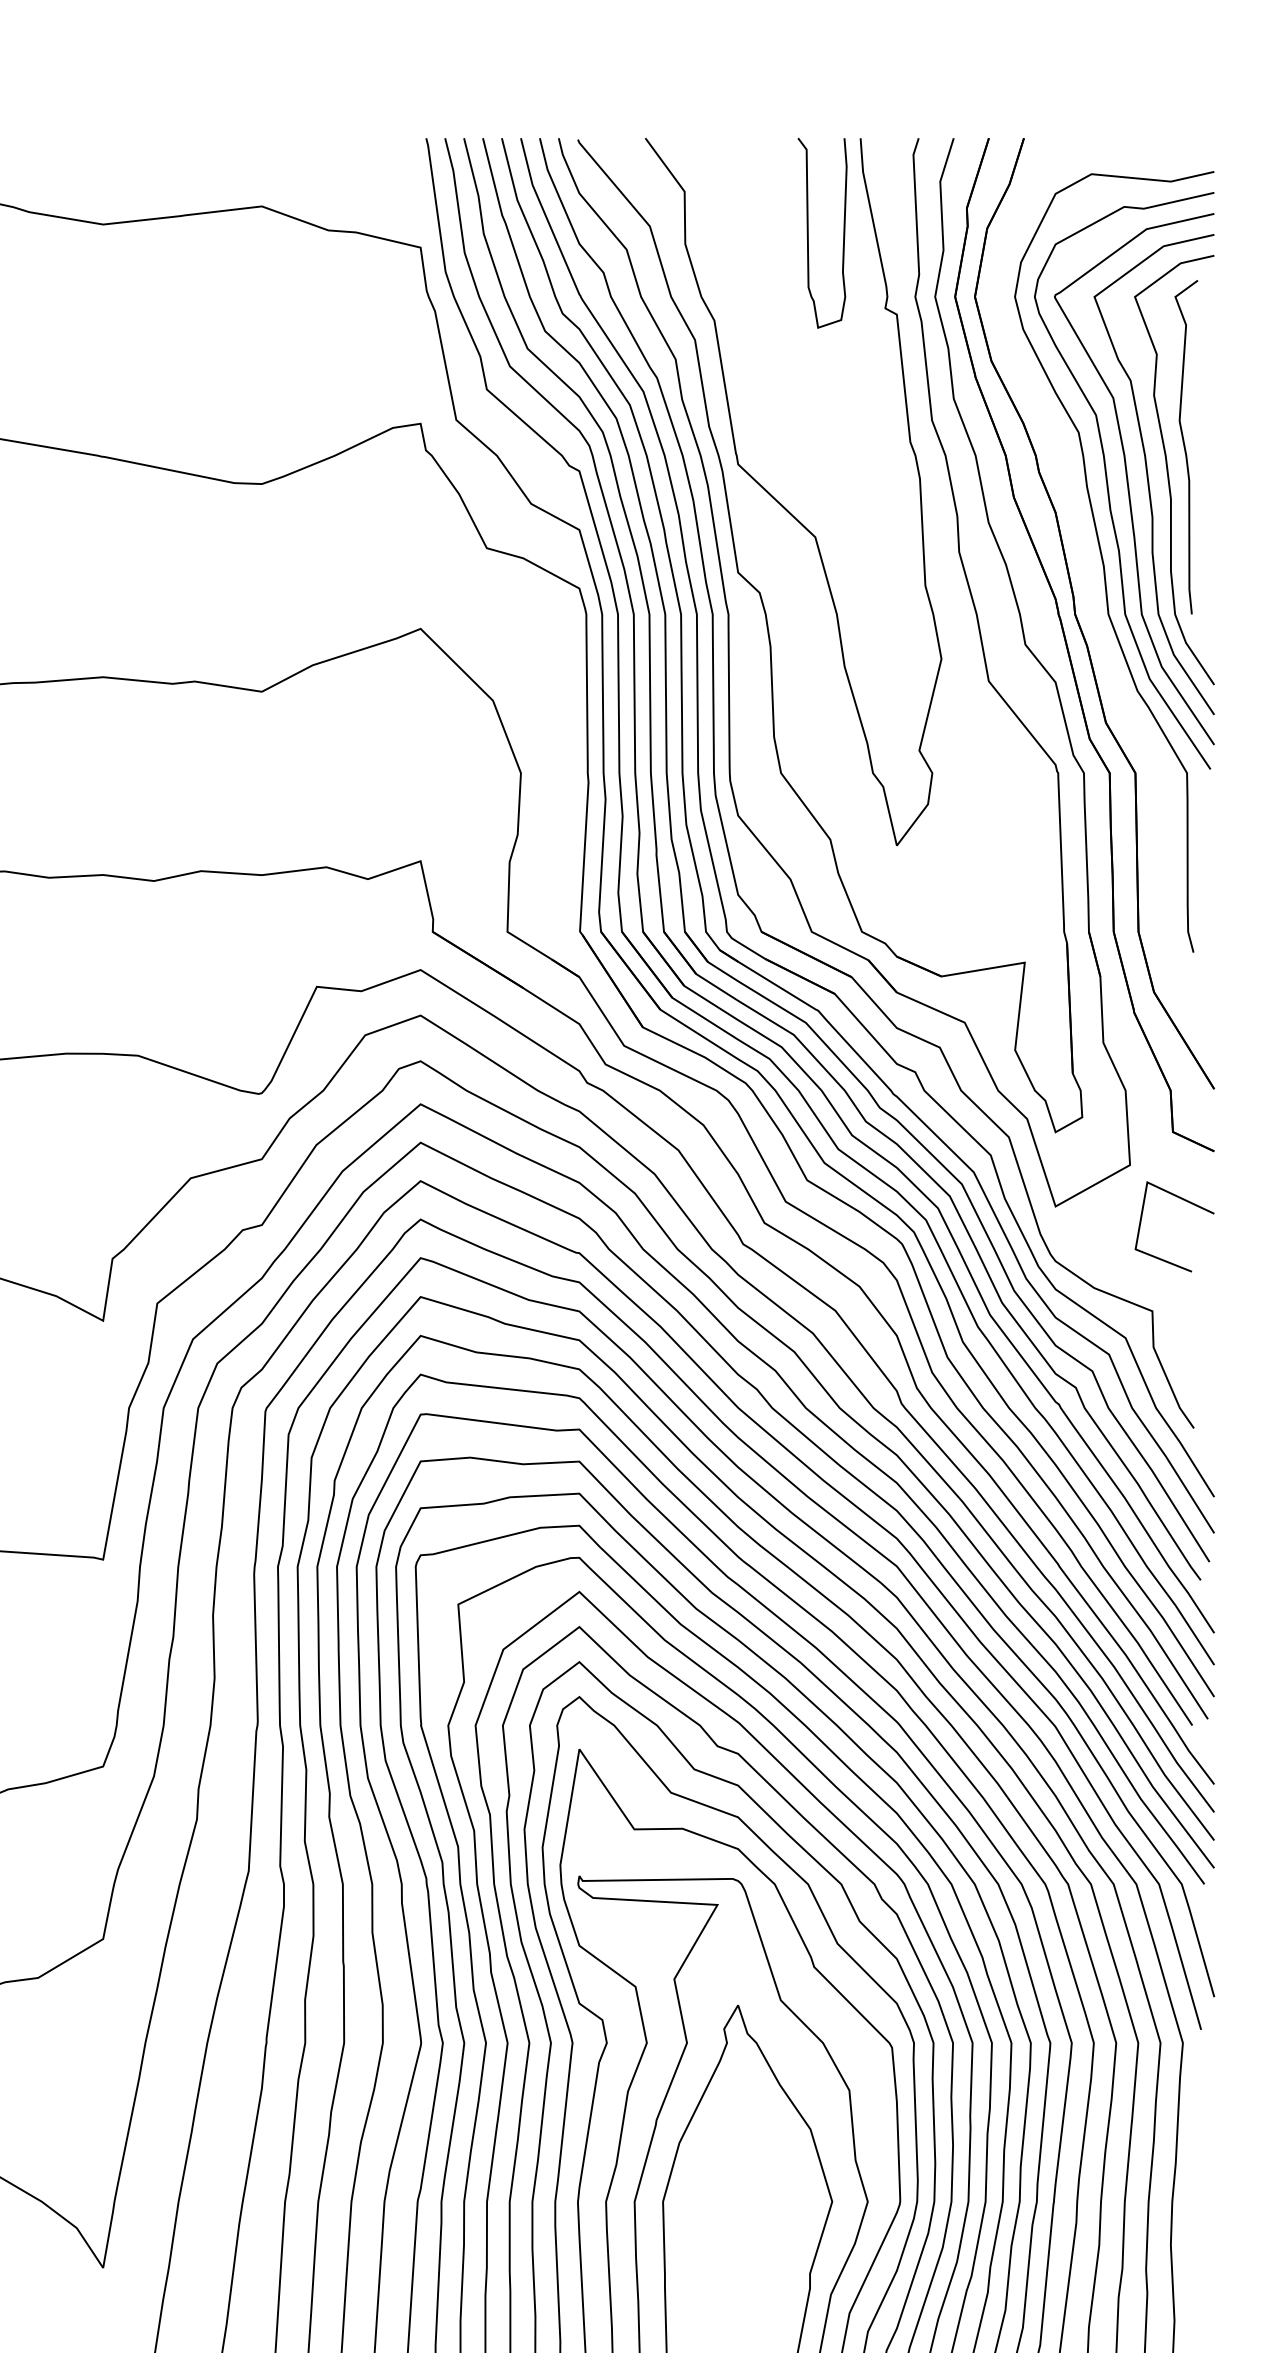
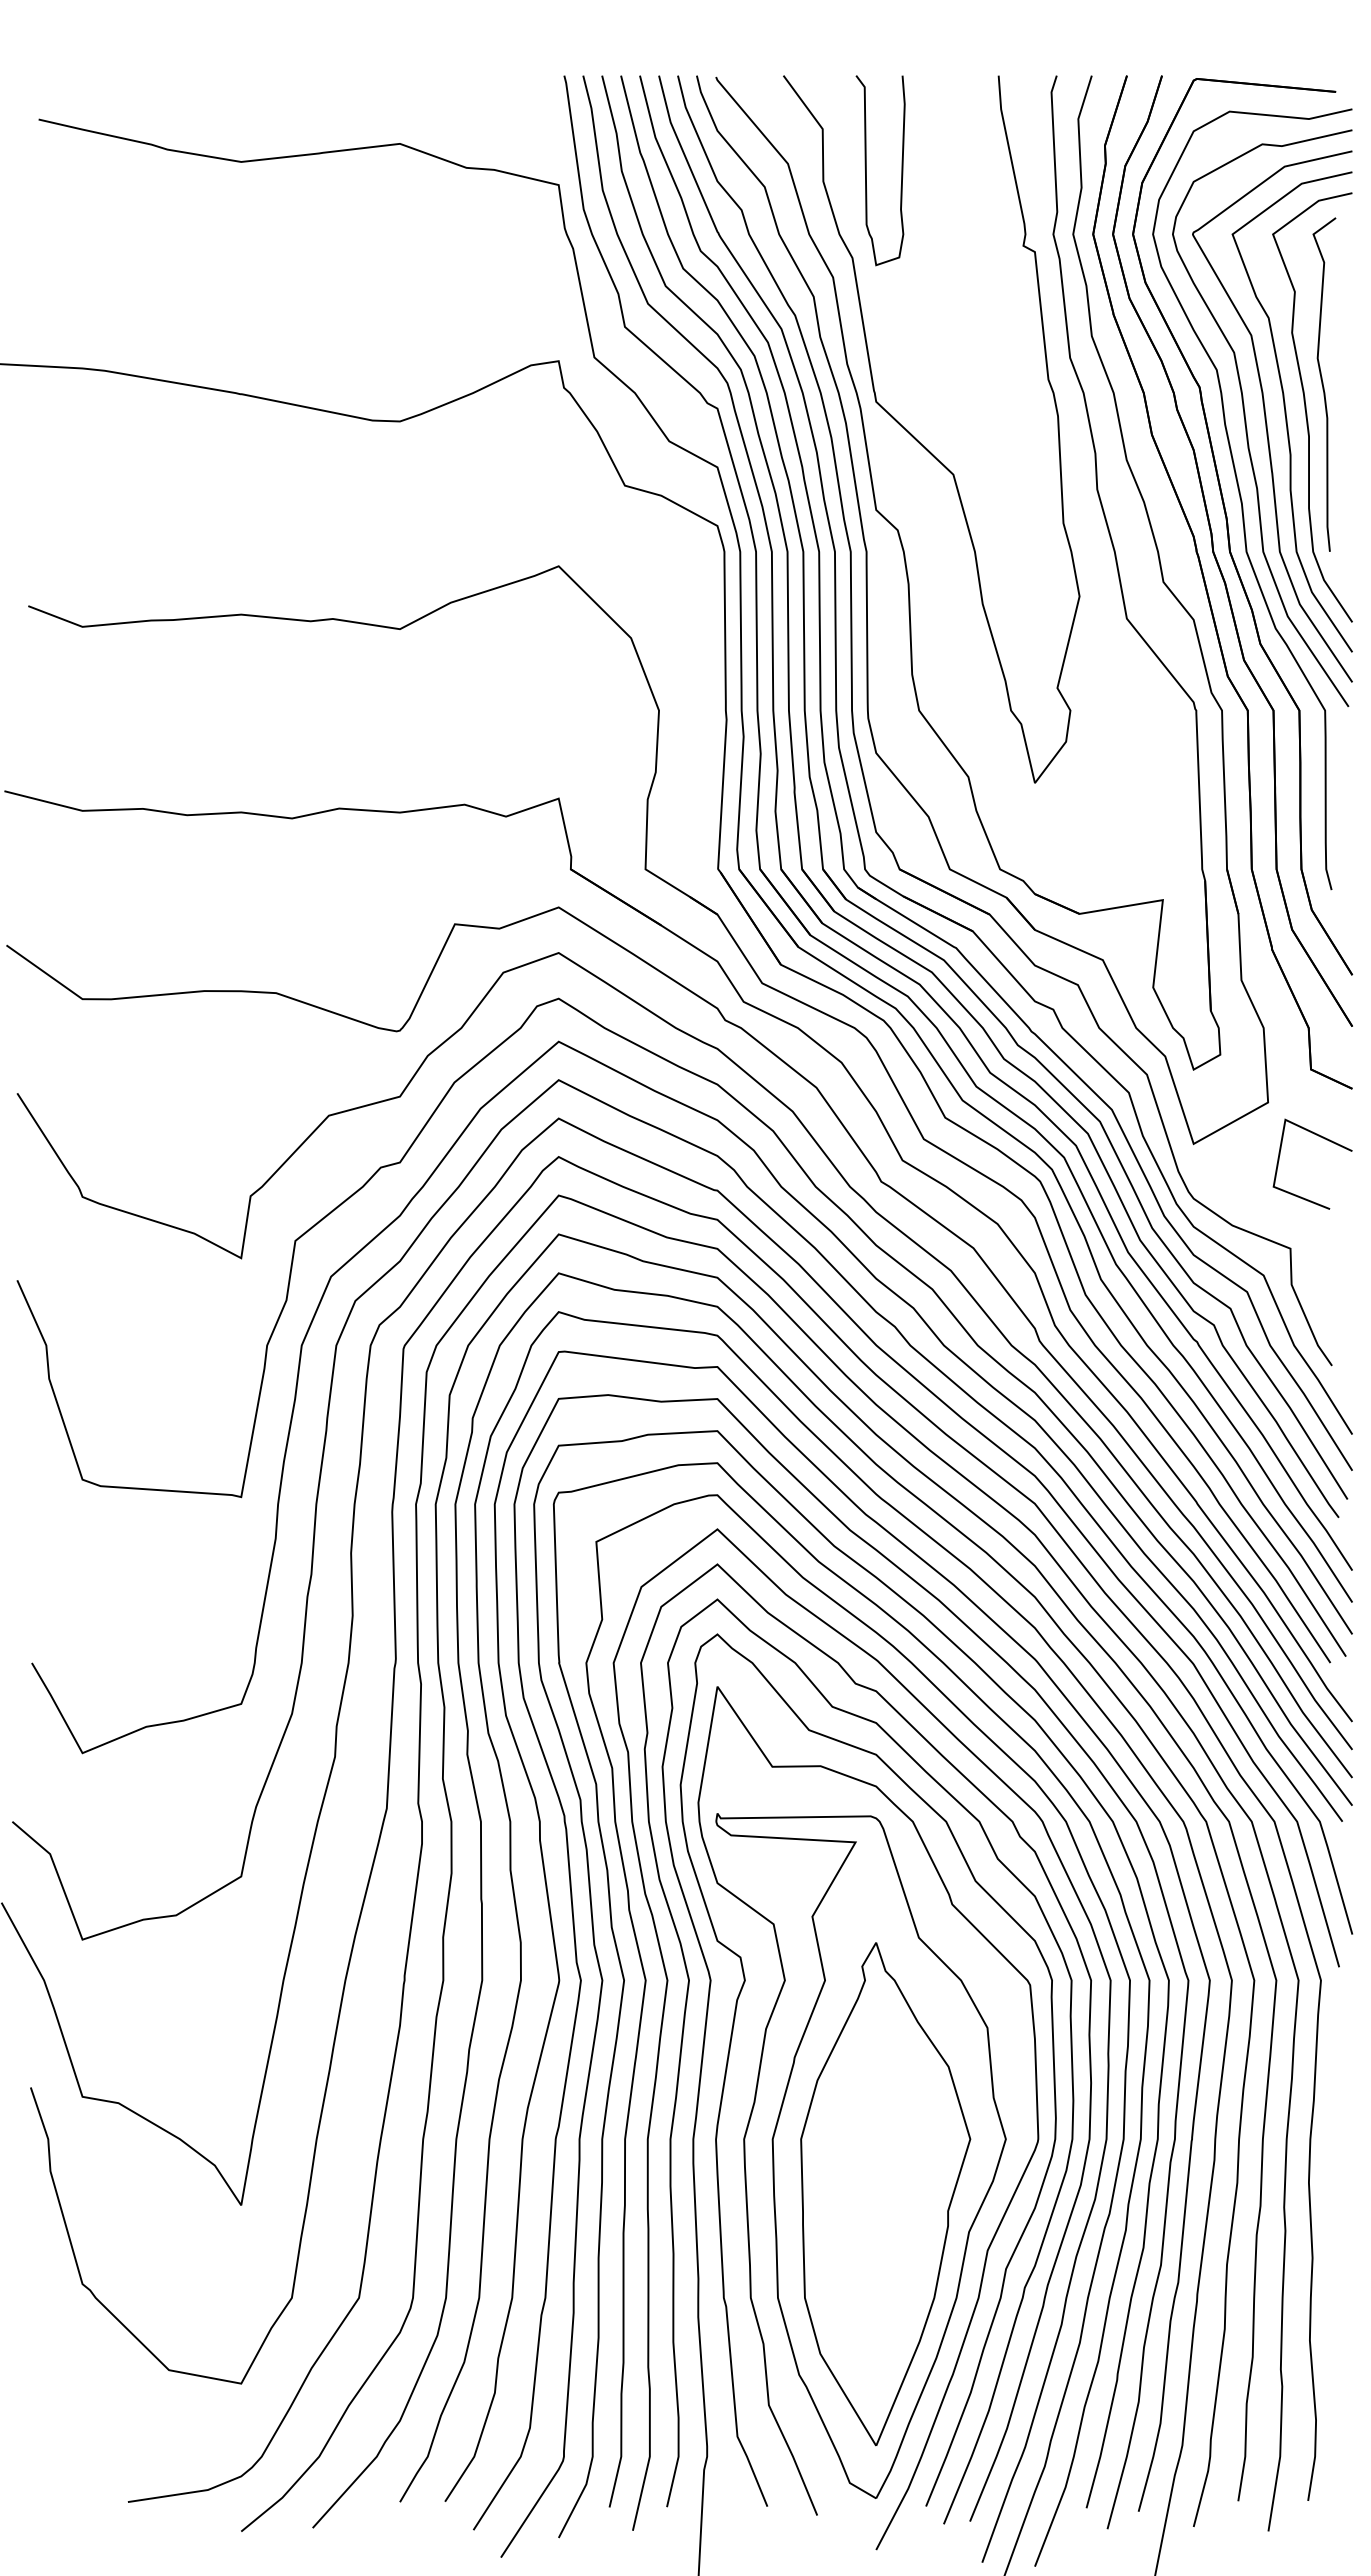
curve: (808, 233) -> (866, 170), moved
part: (1090, 589) -> (1228, 526), added

